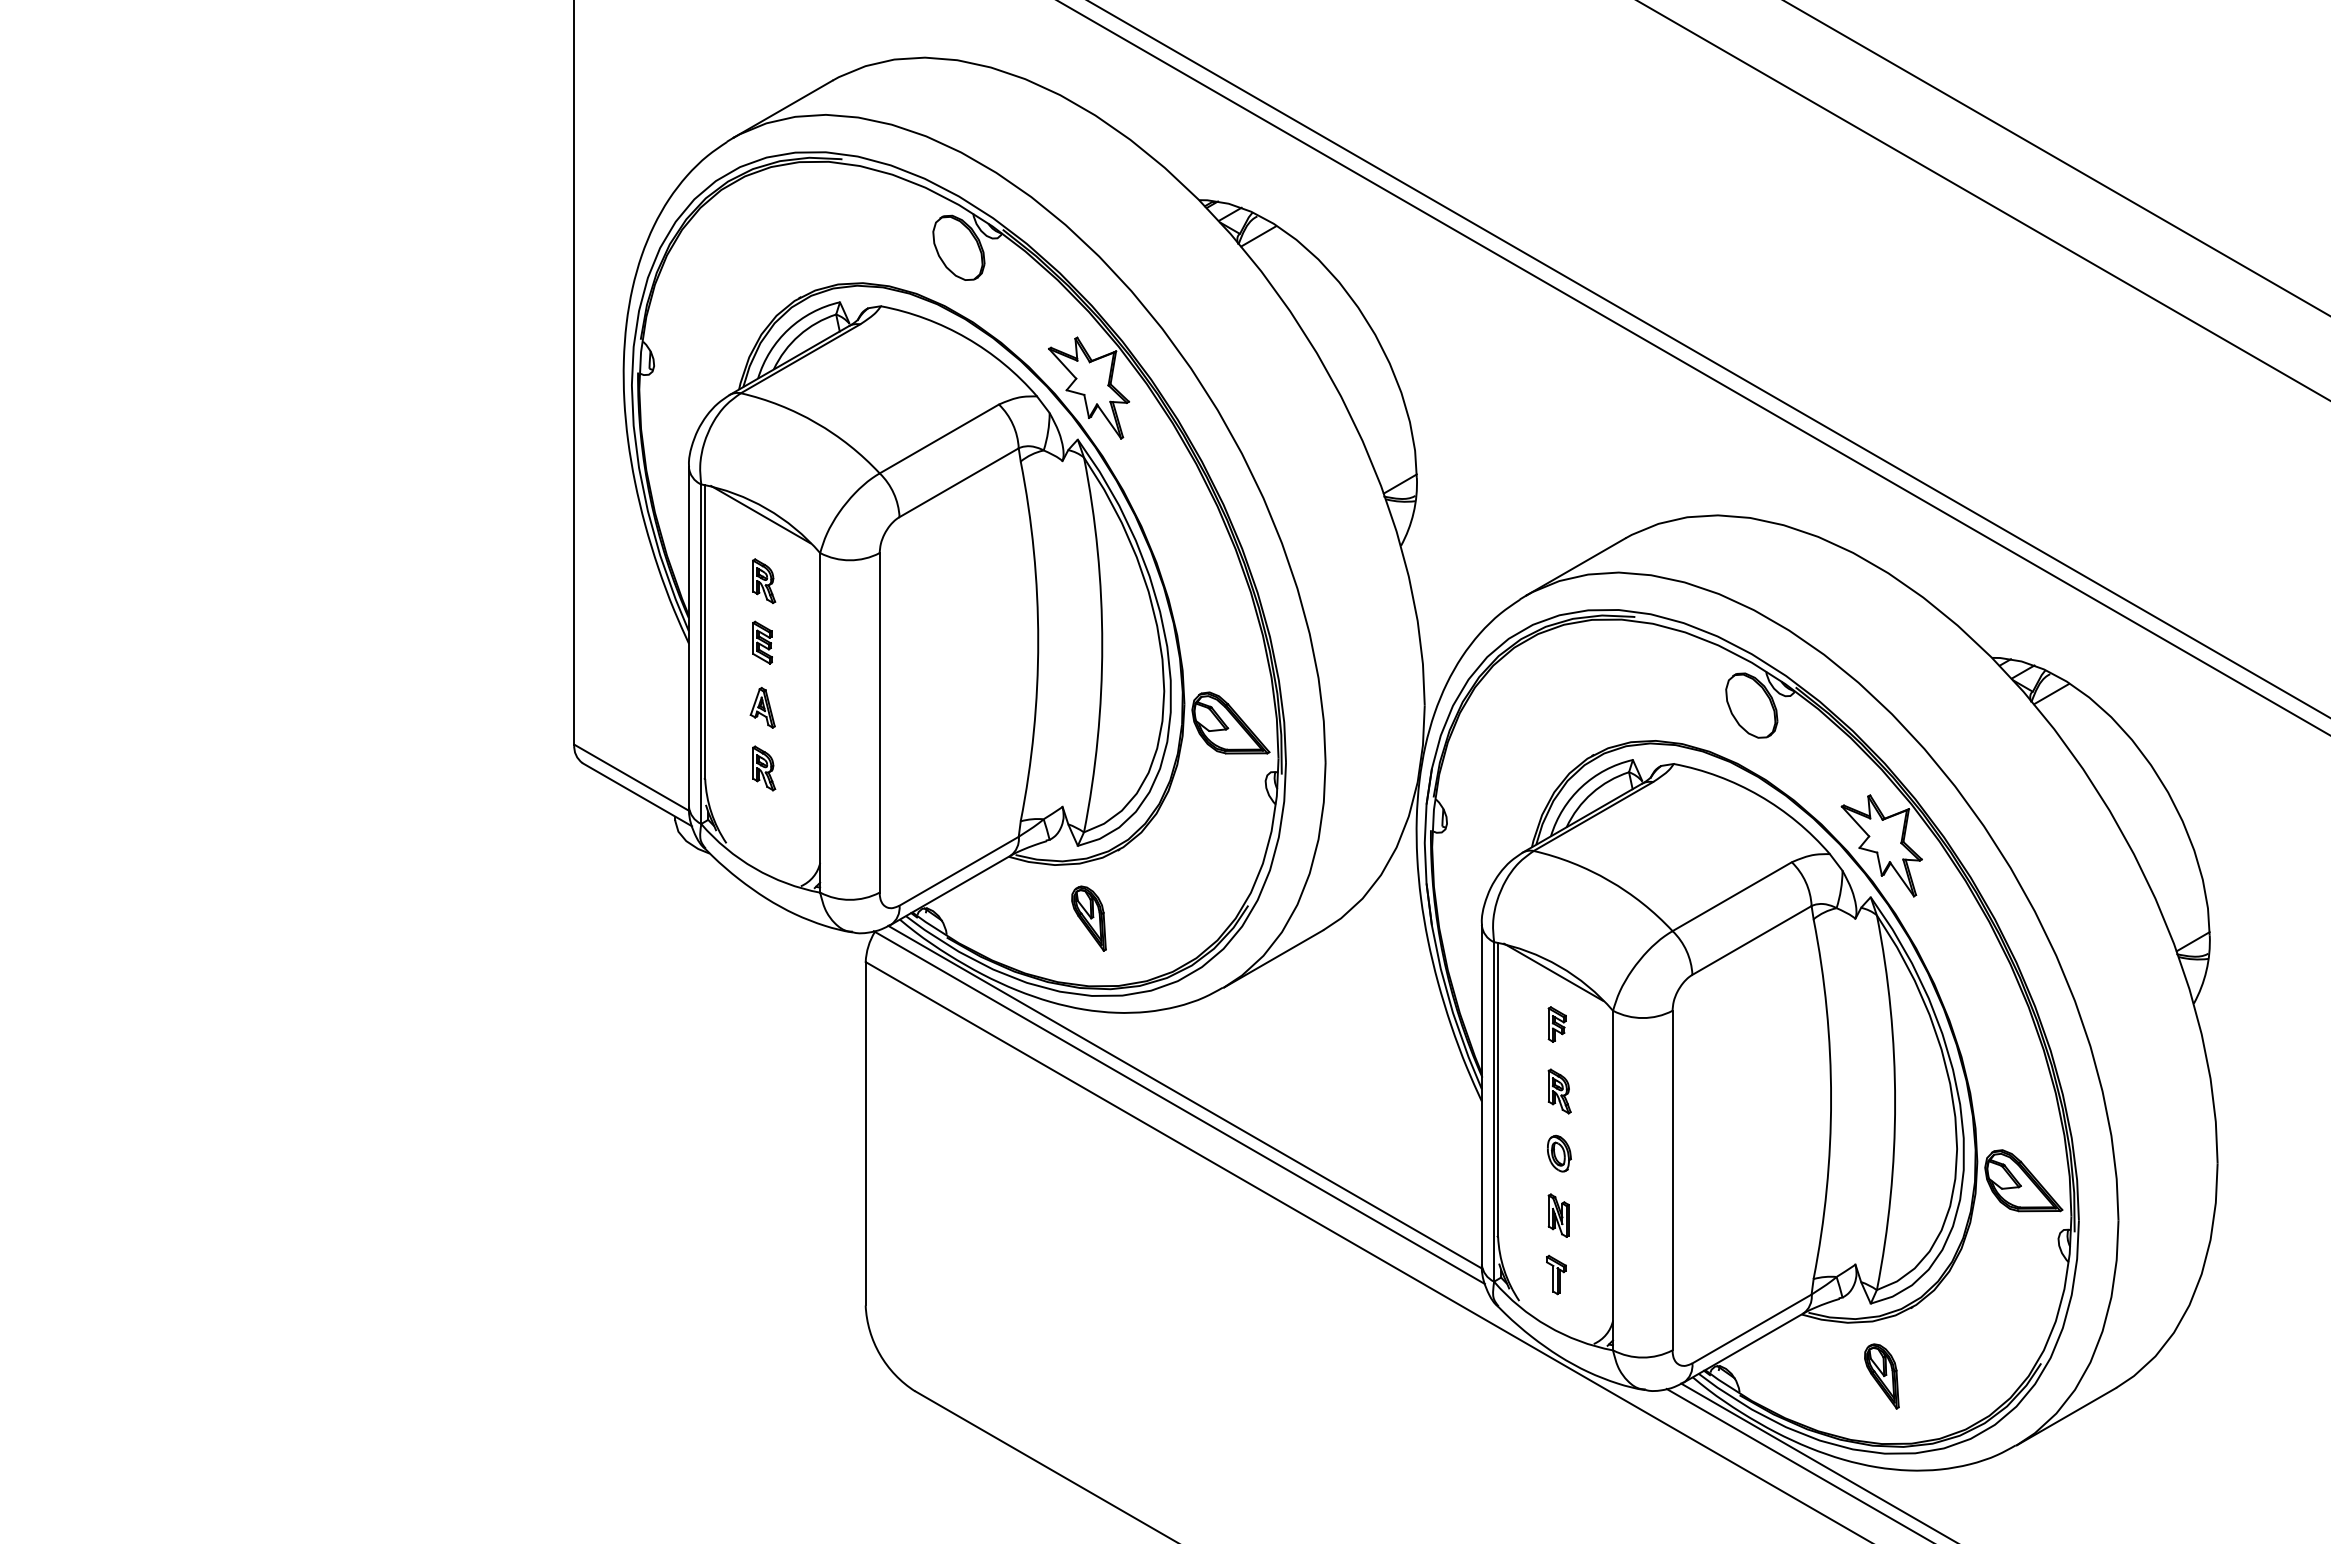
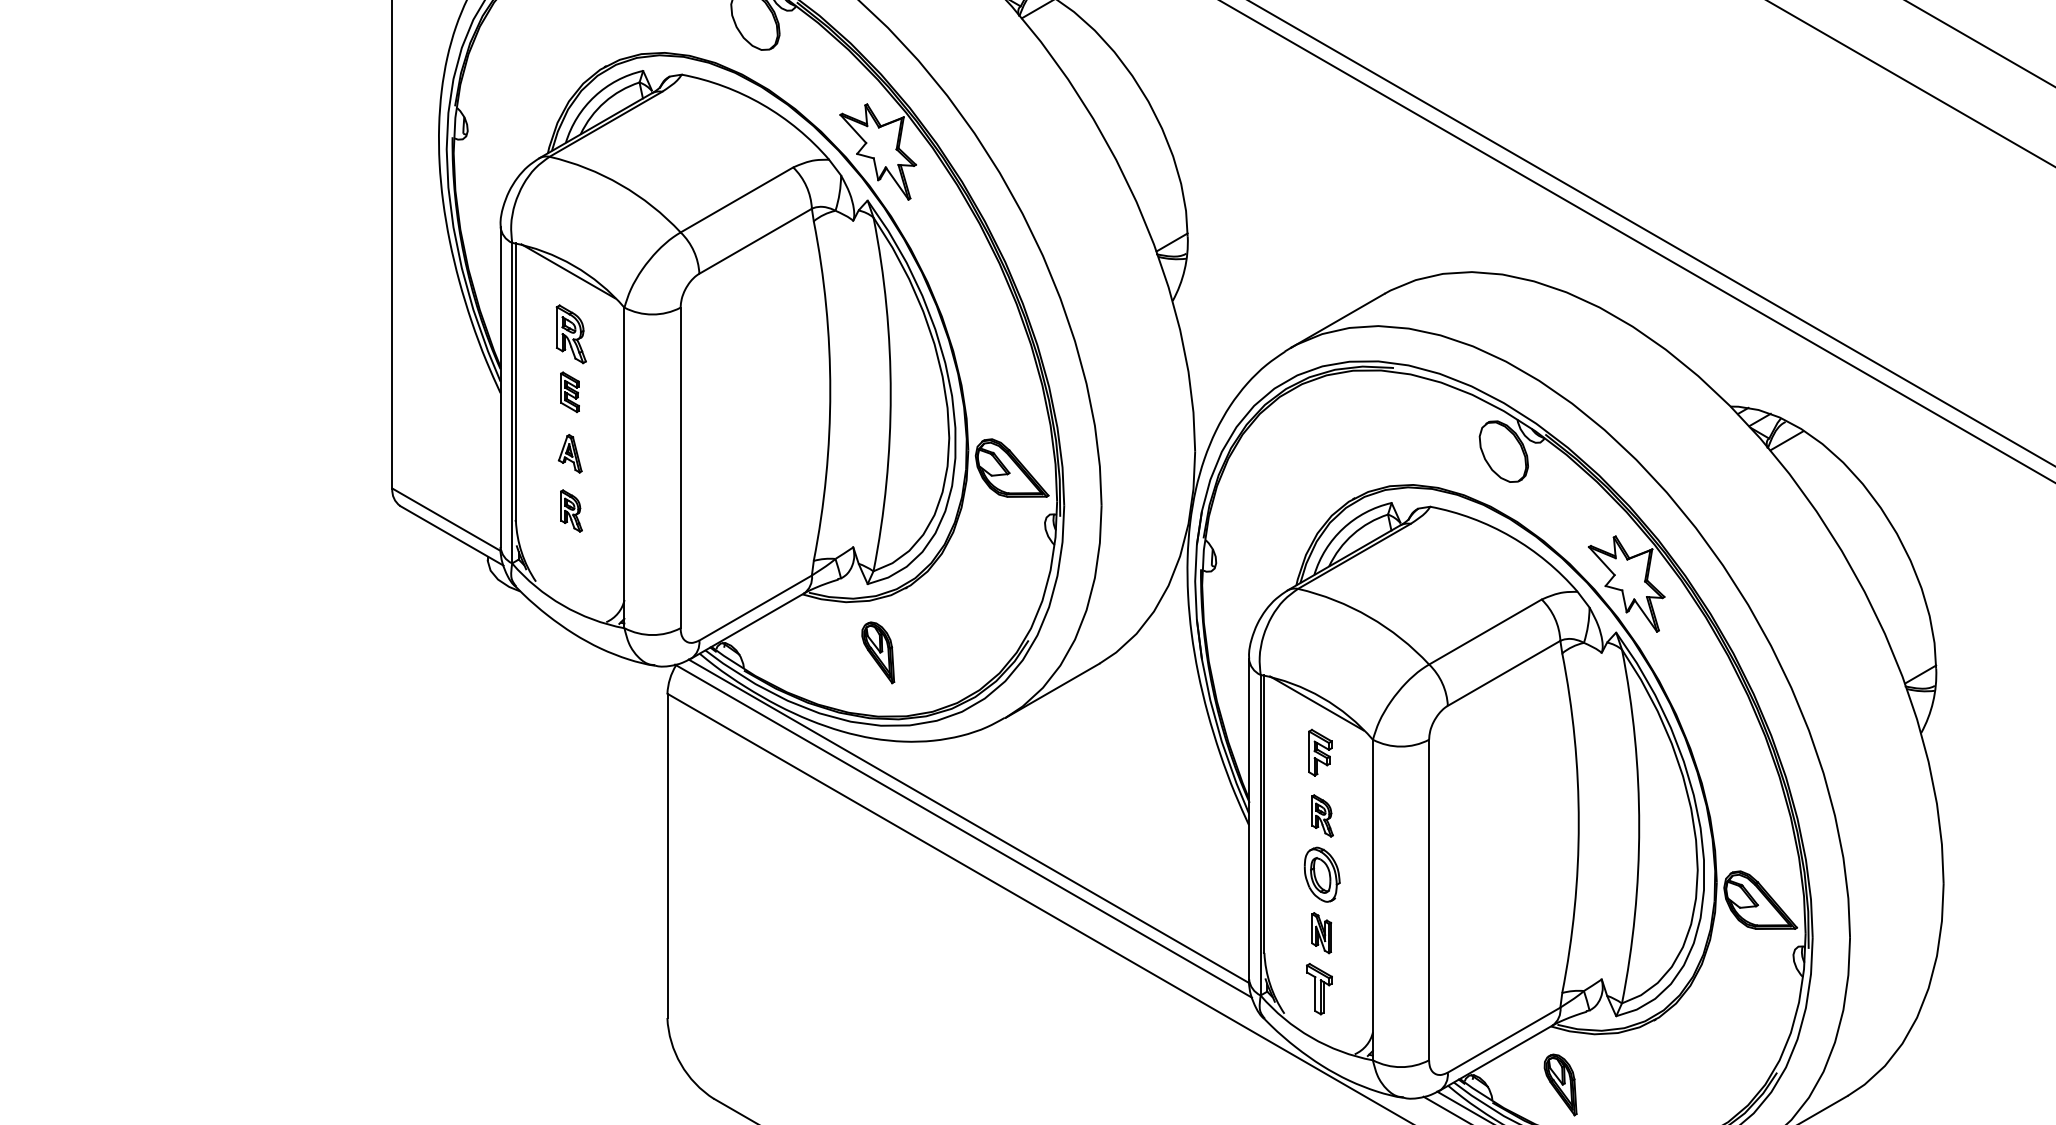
part: (764, 580) -> (571, 333), size x1.4
part: (1556, 1024) -> (1319, 752), size x1.4
part: (1559, 1153) -> (1322, 874), size x1.6
part: (1556, 1274) -> (1319, 988), size x1.4
part: (1881, 1376) -> (1560, 1084), moved

